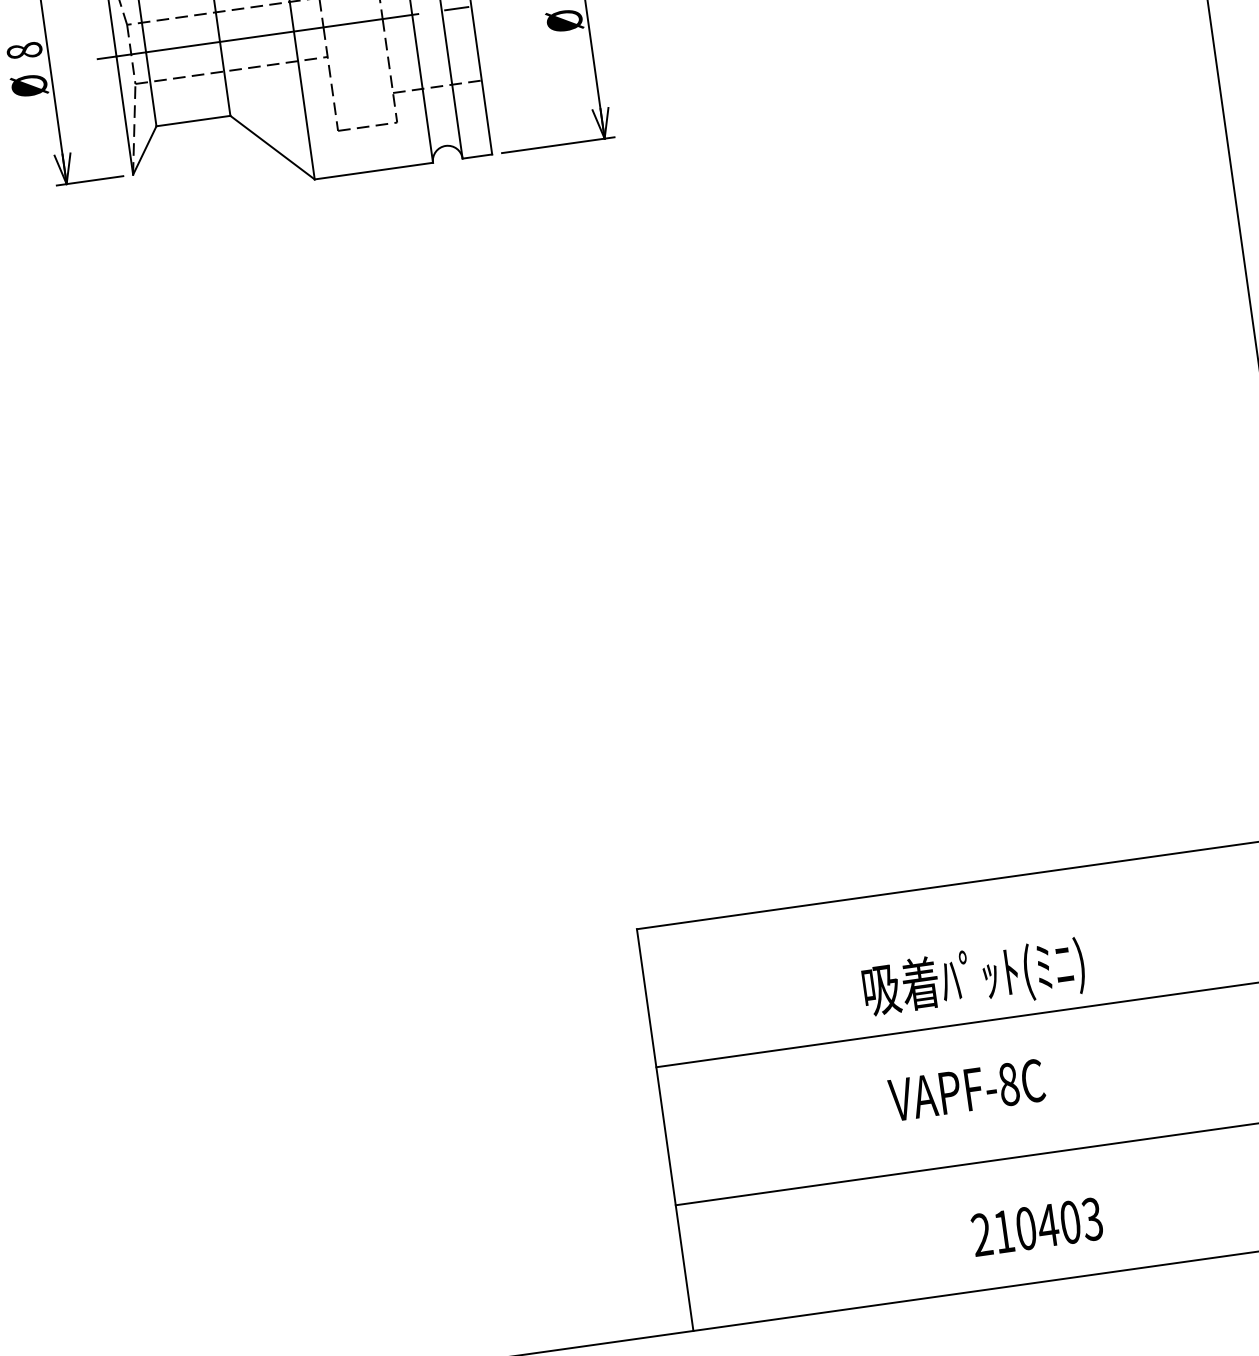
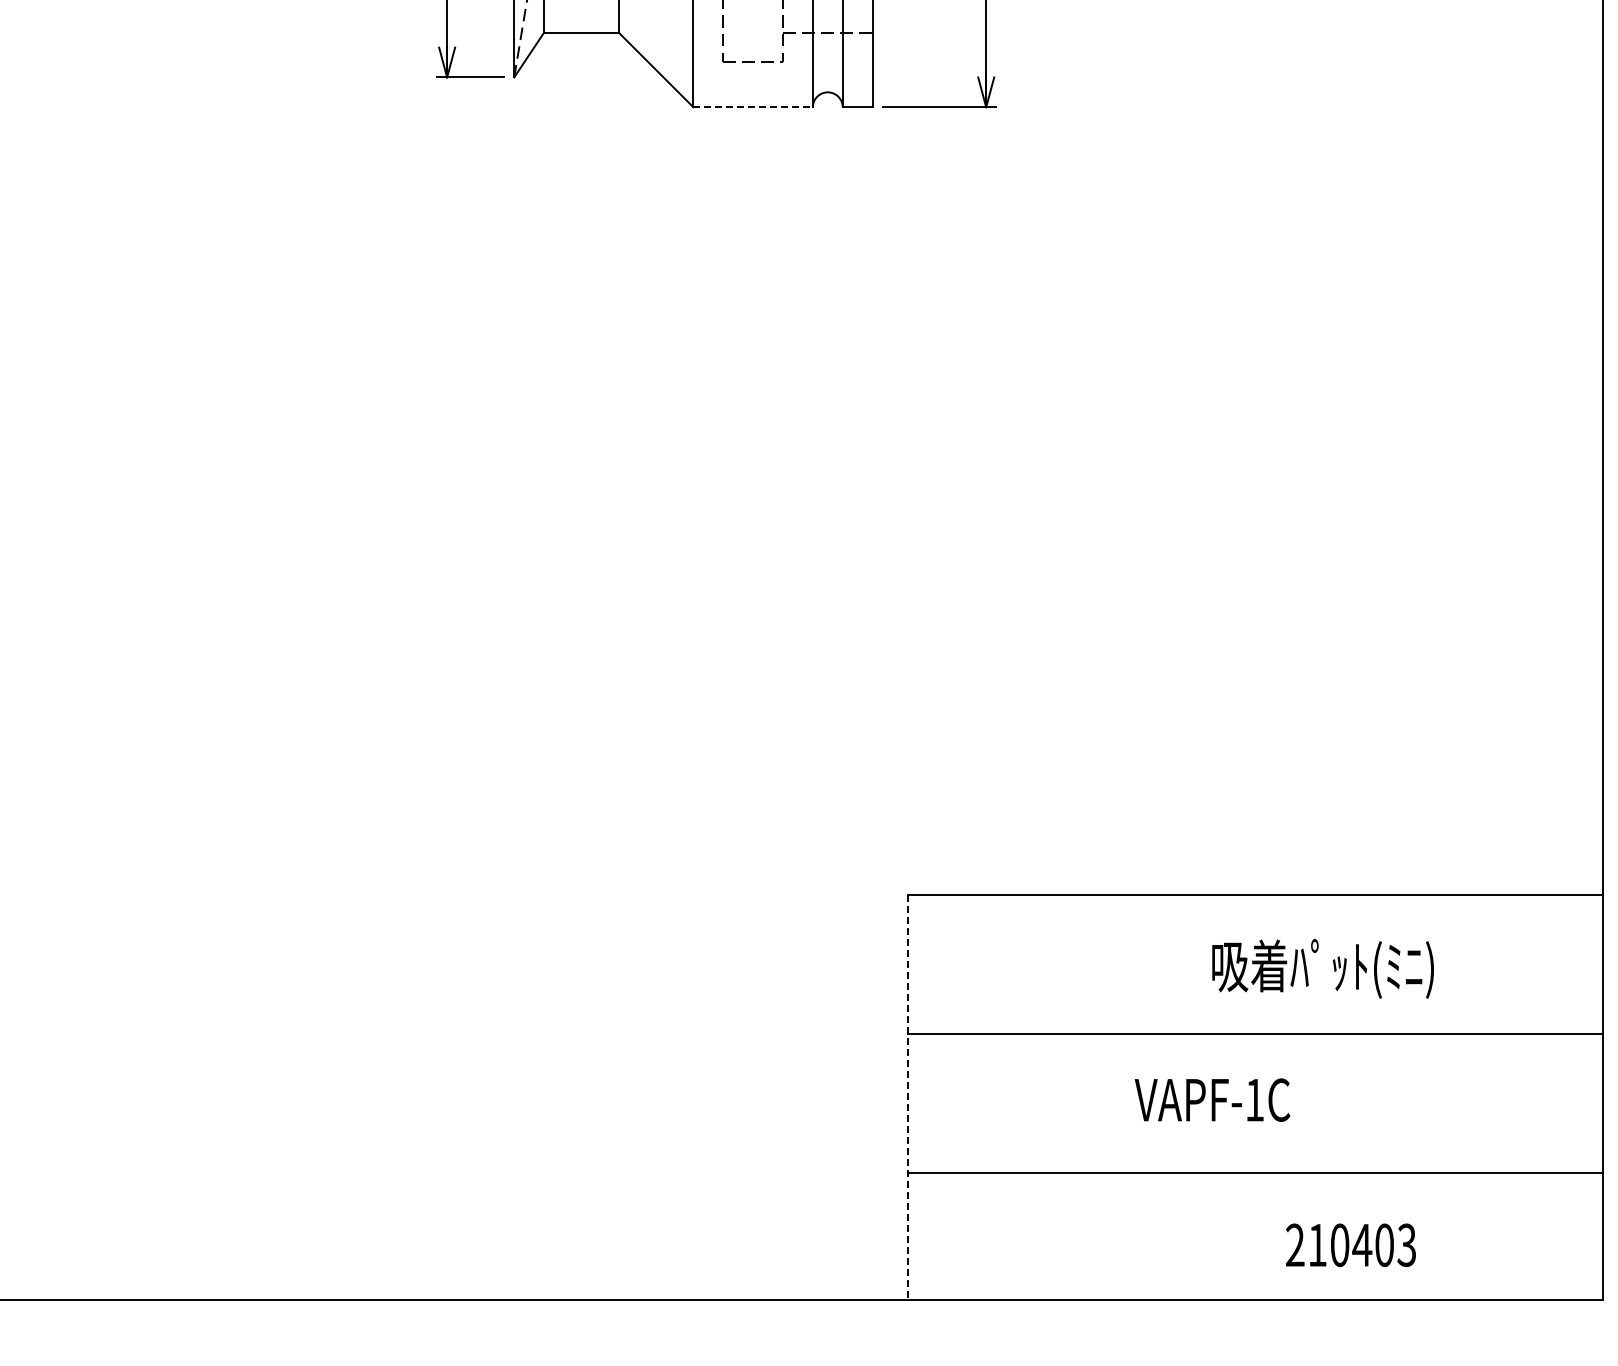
line: (374, 171) -> (753, 107), solid -> dashed
text: (973, 978) -> (1322, 968), moved
text: (1008, 1083) -> (1254, 1099), VAPF-8C -> VAPF-1C
line: (665, 1130) -> (908, 1097), solid -> dashed
text: (1036, 1227) -> (1350, 1245), moved

